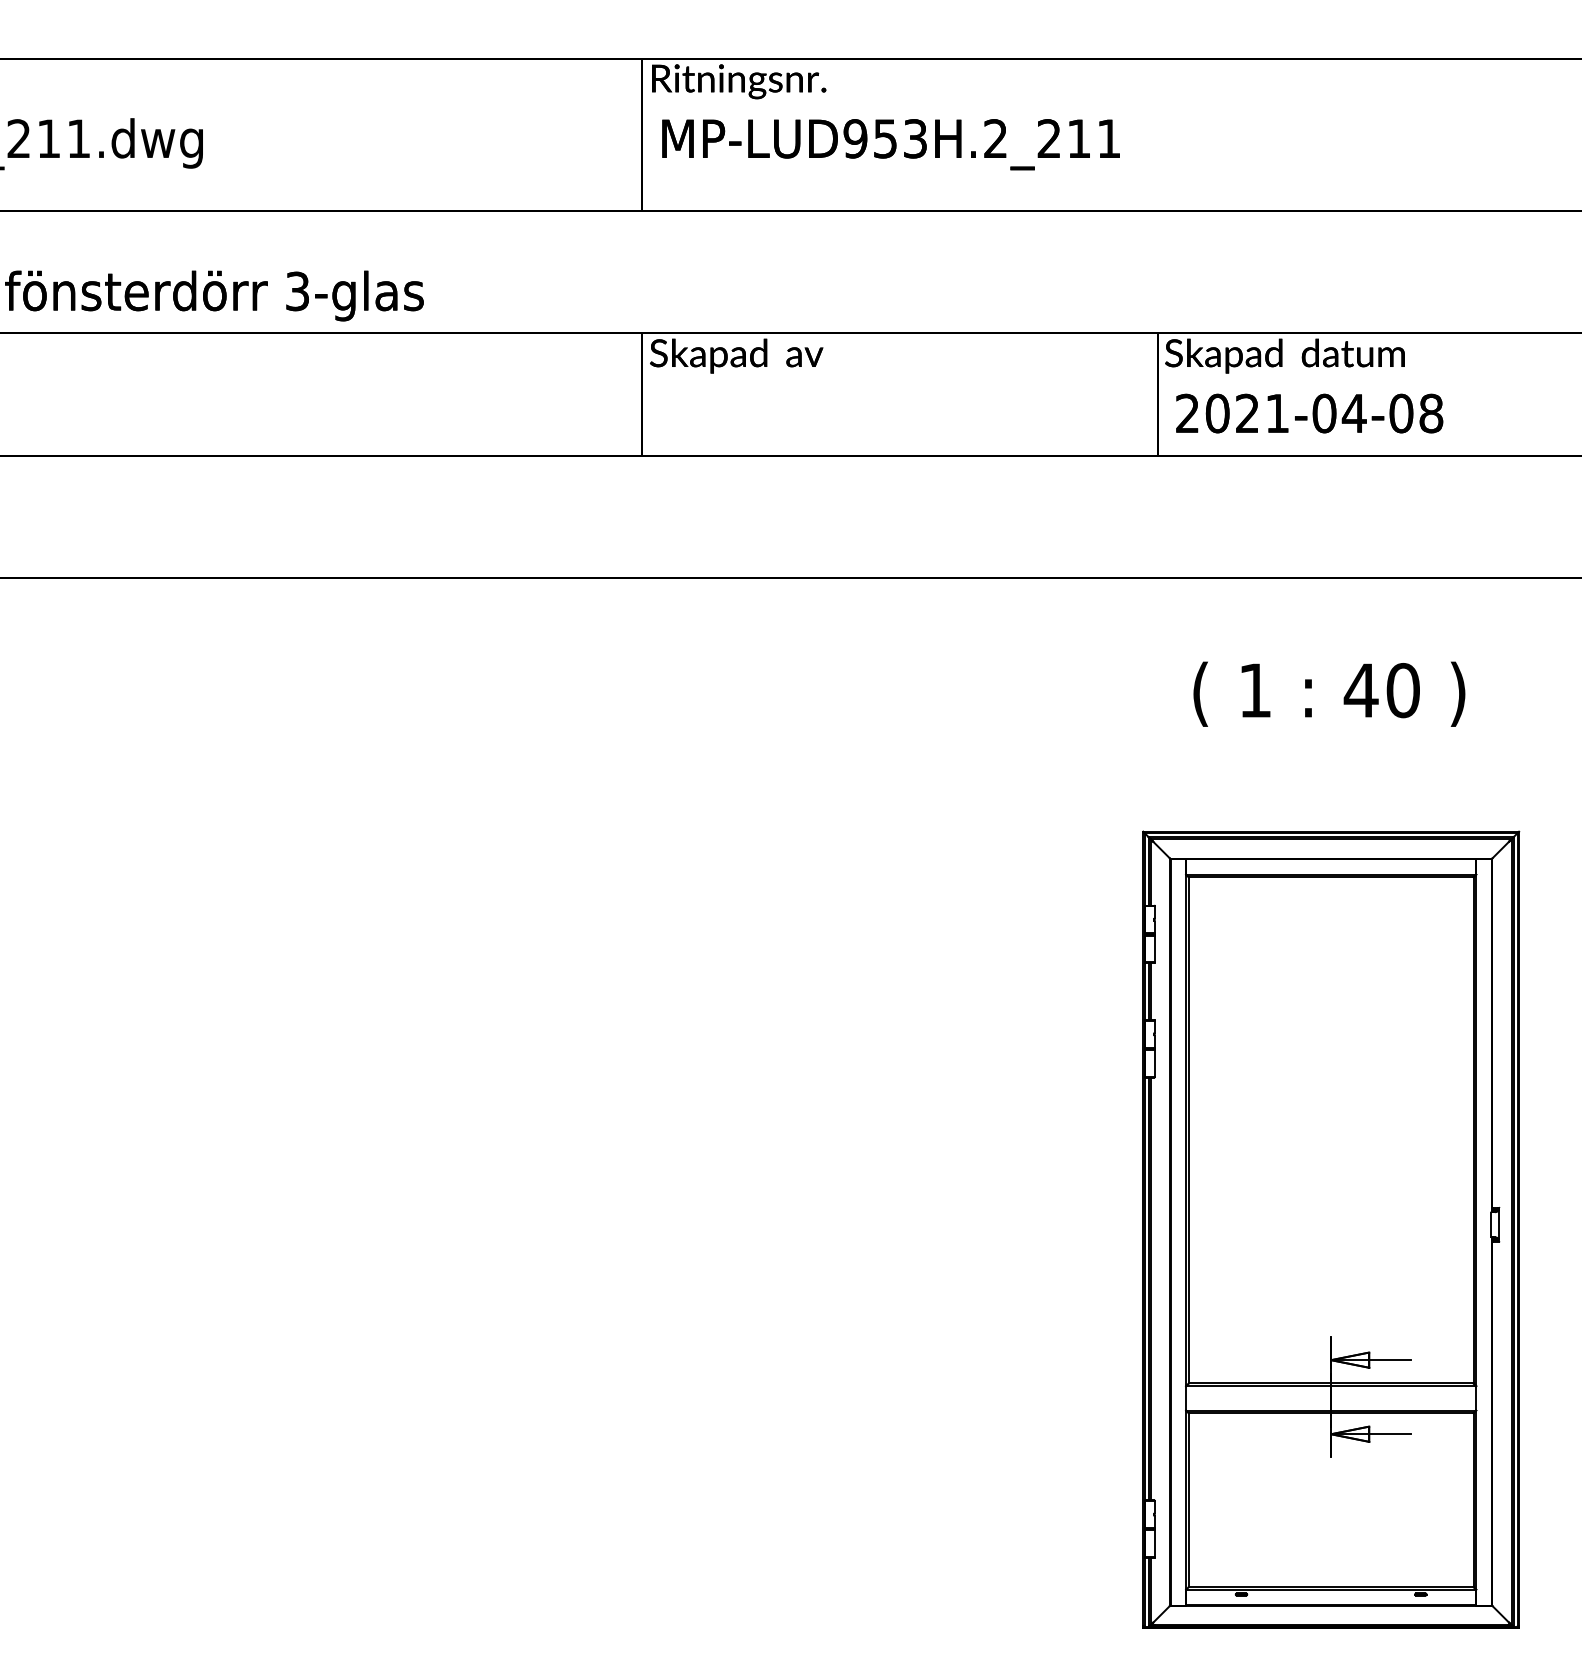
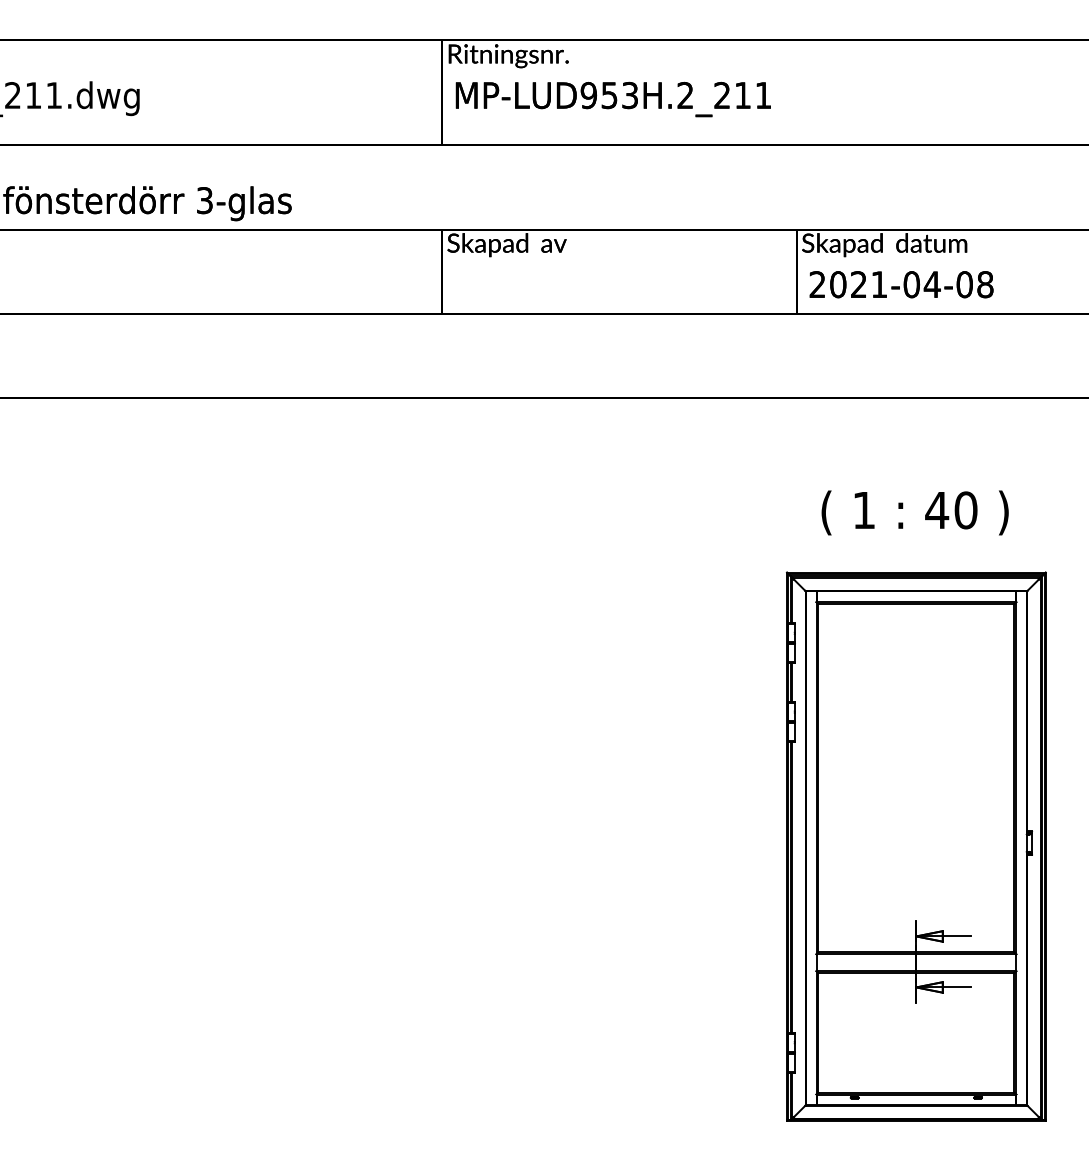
text: (1328, 693) -> (914, 512), moved

